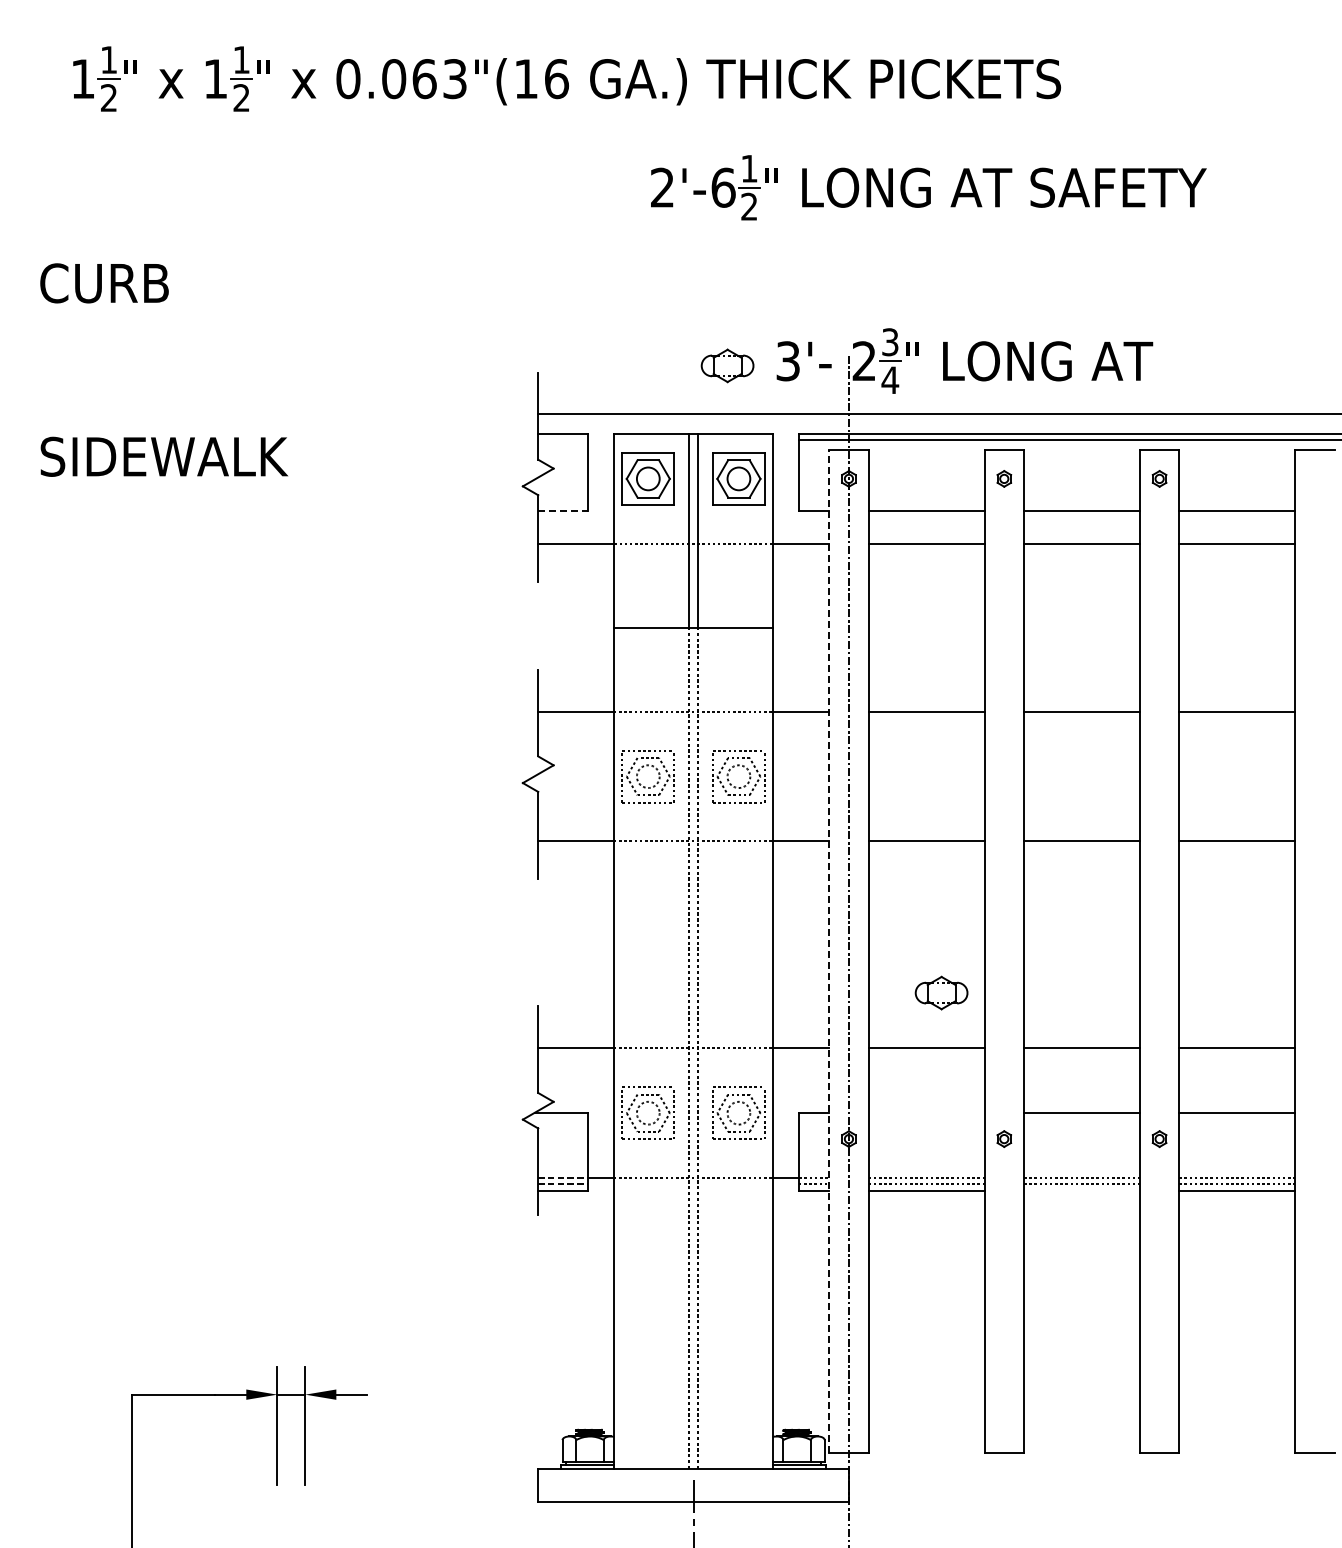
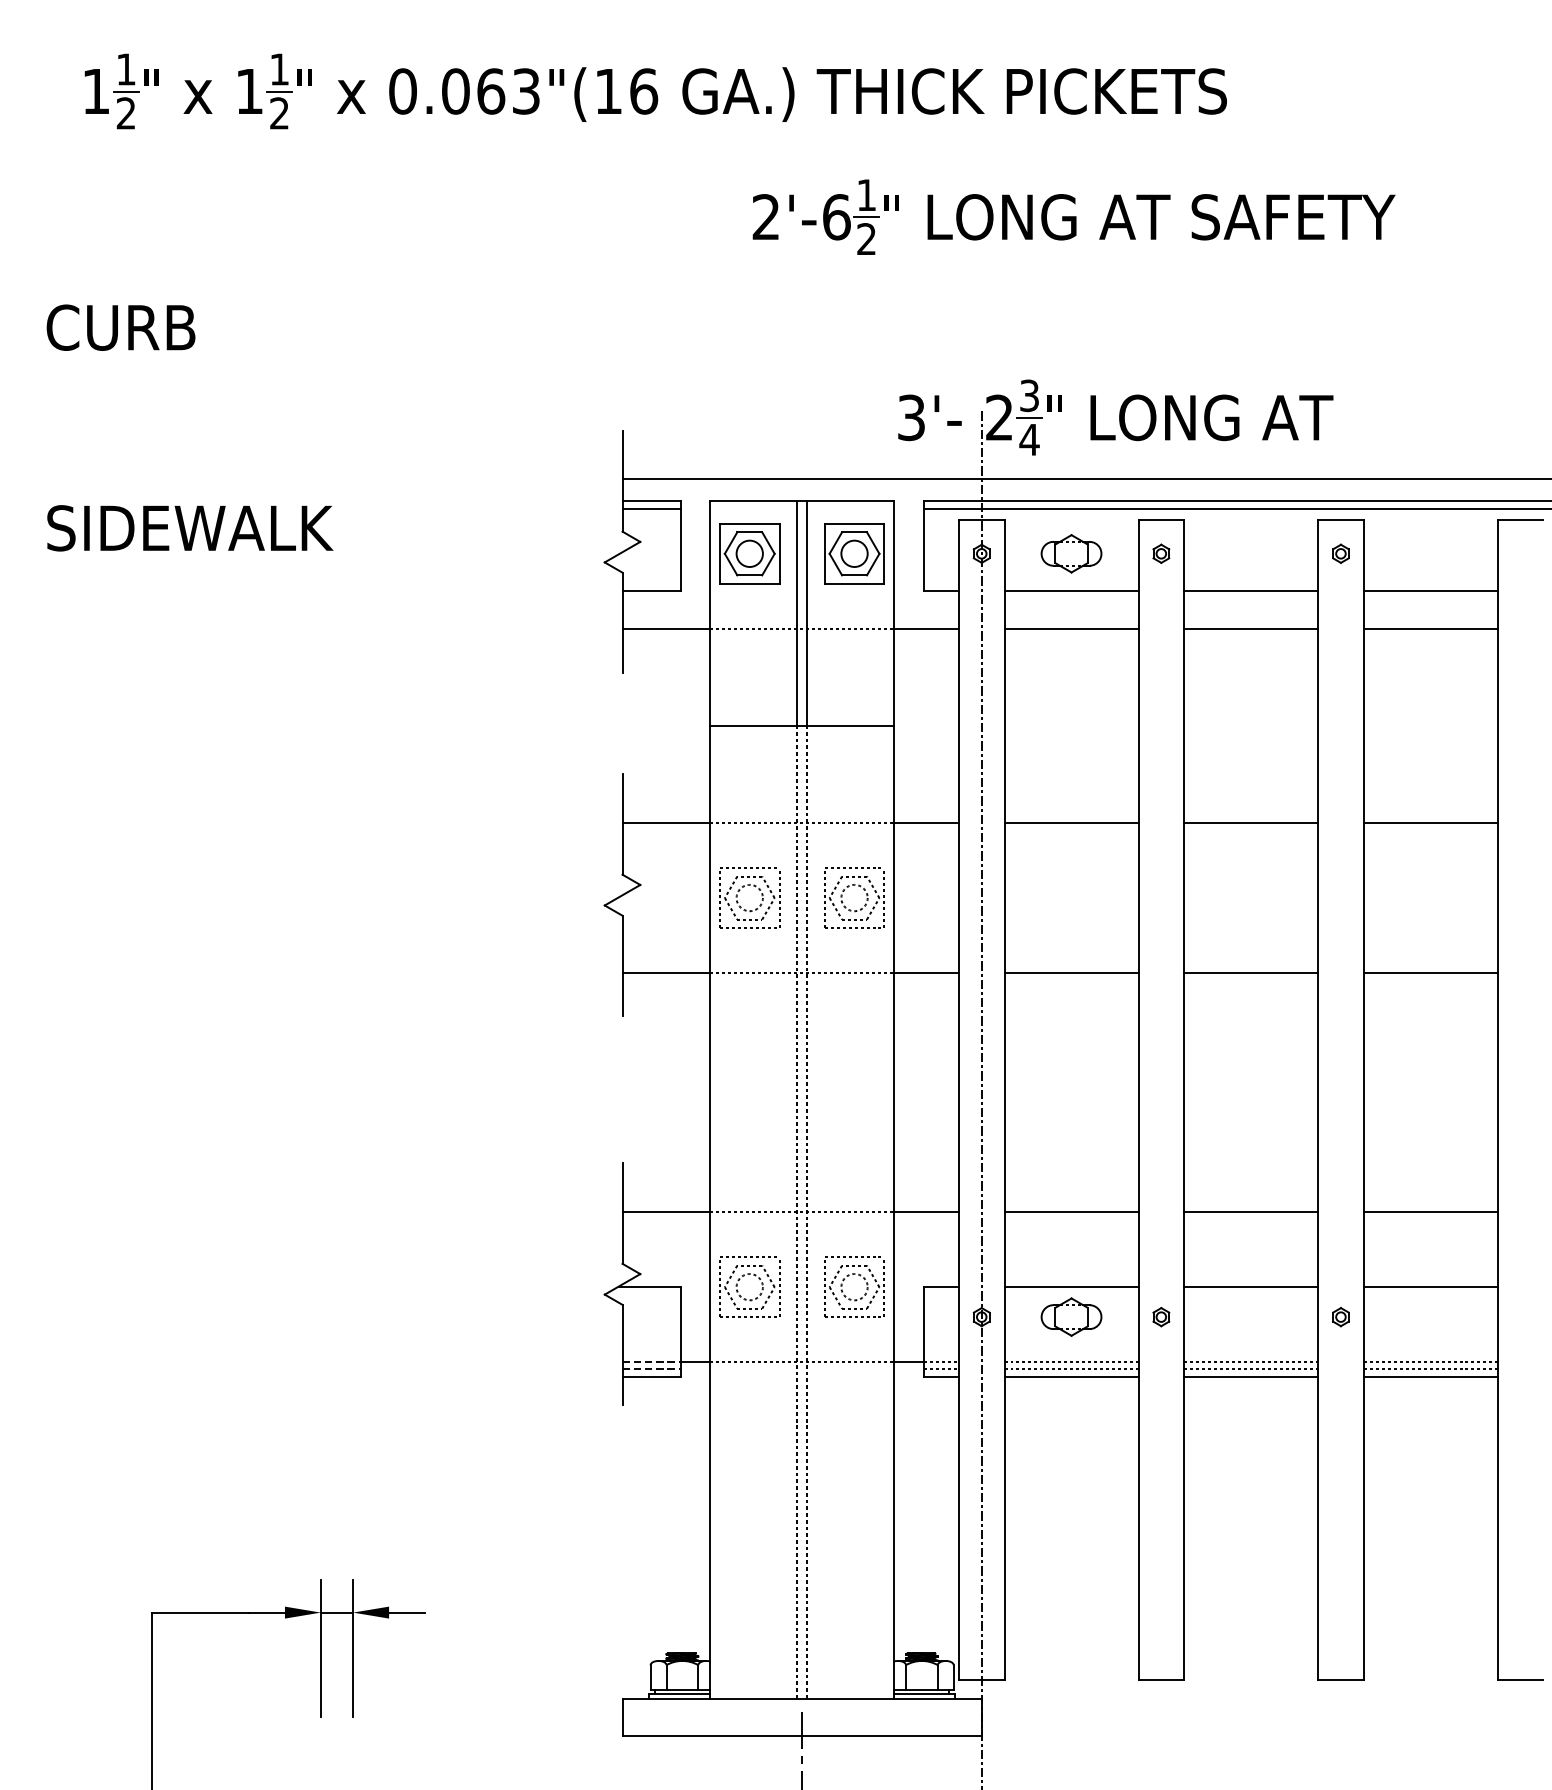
part: (727, 365) -> (1071, 553), moved
line: (563, 440) -> (651, 509), added
line: (563, 511) -> (651, 591), dashed -> solid
line: (829, 951) -> (959, 1100), dashed -> solid
part: (941, 992) -> (1071, 1316), moved
line: (926, 1113) -> (1071, 1287), added
line: (1081, 1190) -> (1250, 1376), added

